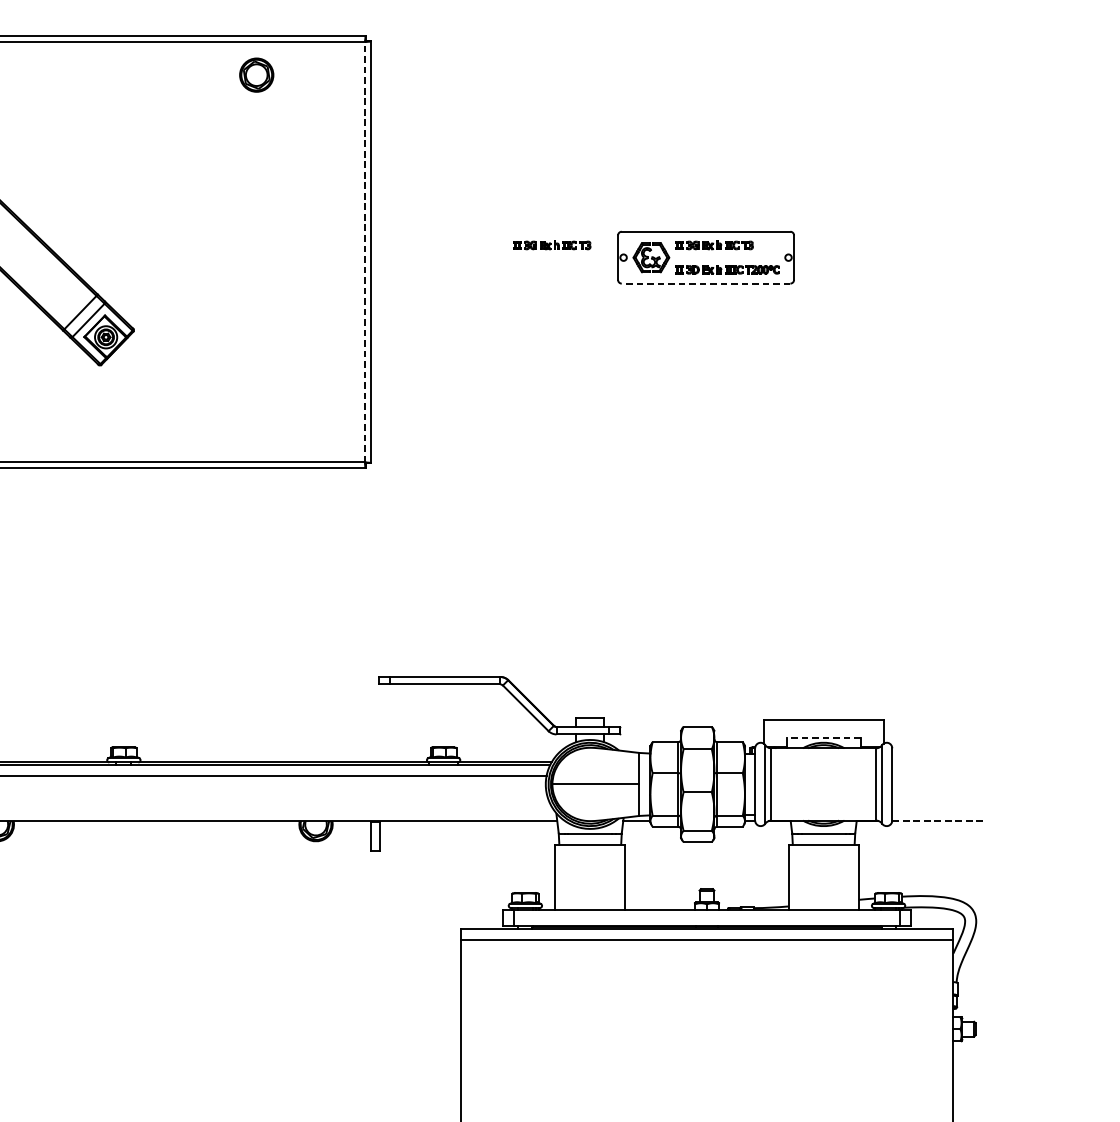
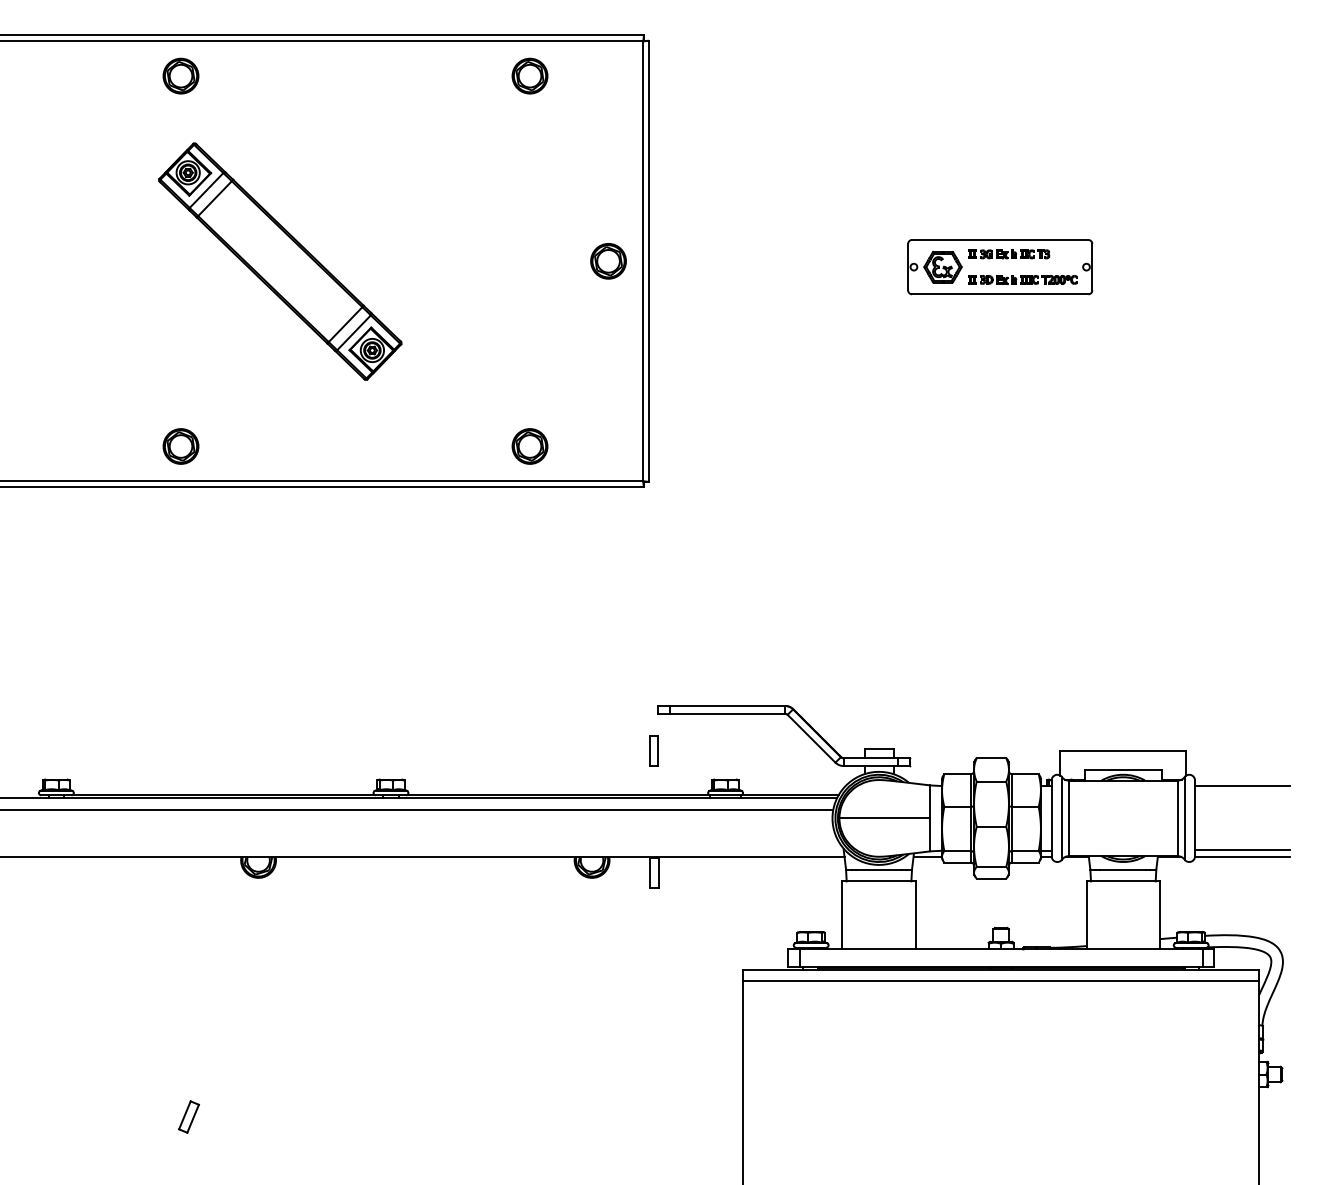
part: (552, 245) -> (839, 254), removed
line: (365, 251) -> (643, 260), dashed -> solid
part: (331, 252) -> (608, 261), added
line: (705, 283) -> (999, 294), dashed -> solid
part: (256, 429) -> (529, 446), added
part: (374, 719) -> (653, 750), added
line: (823, 737) -> (1123, 769), dashed -> solid
line: (937, 753) -> (1242, 786), added
line: (937, 815) -> (1242, 850), added
line: (937, 820) -> (1242, 856), dashed -> solid

